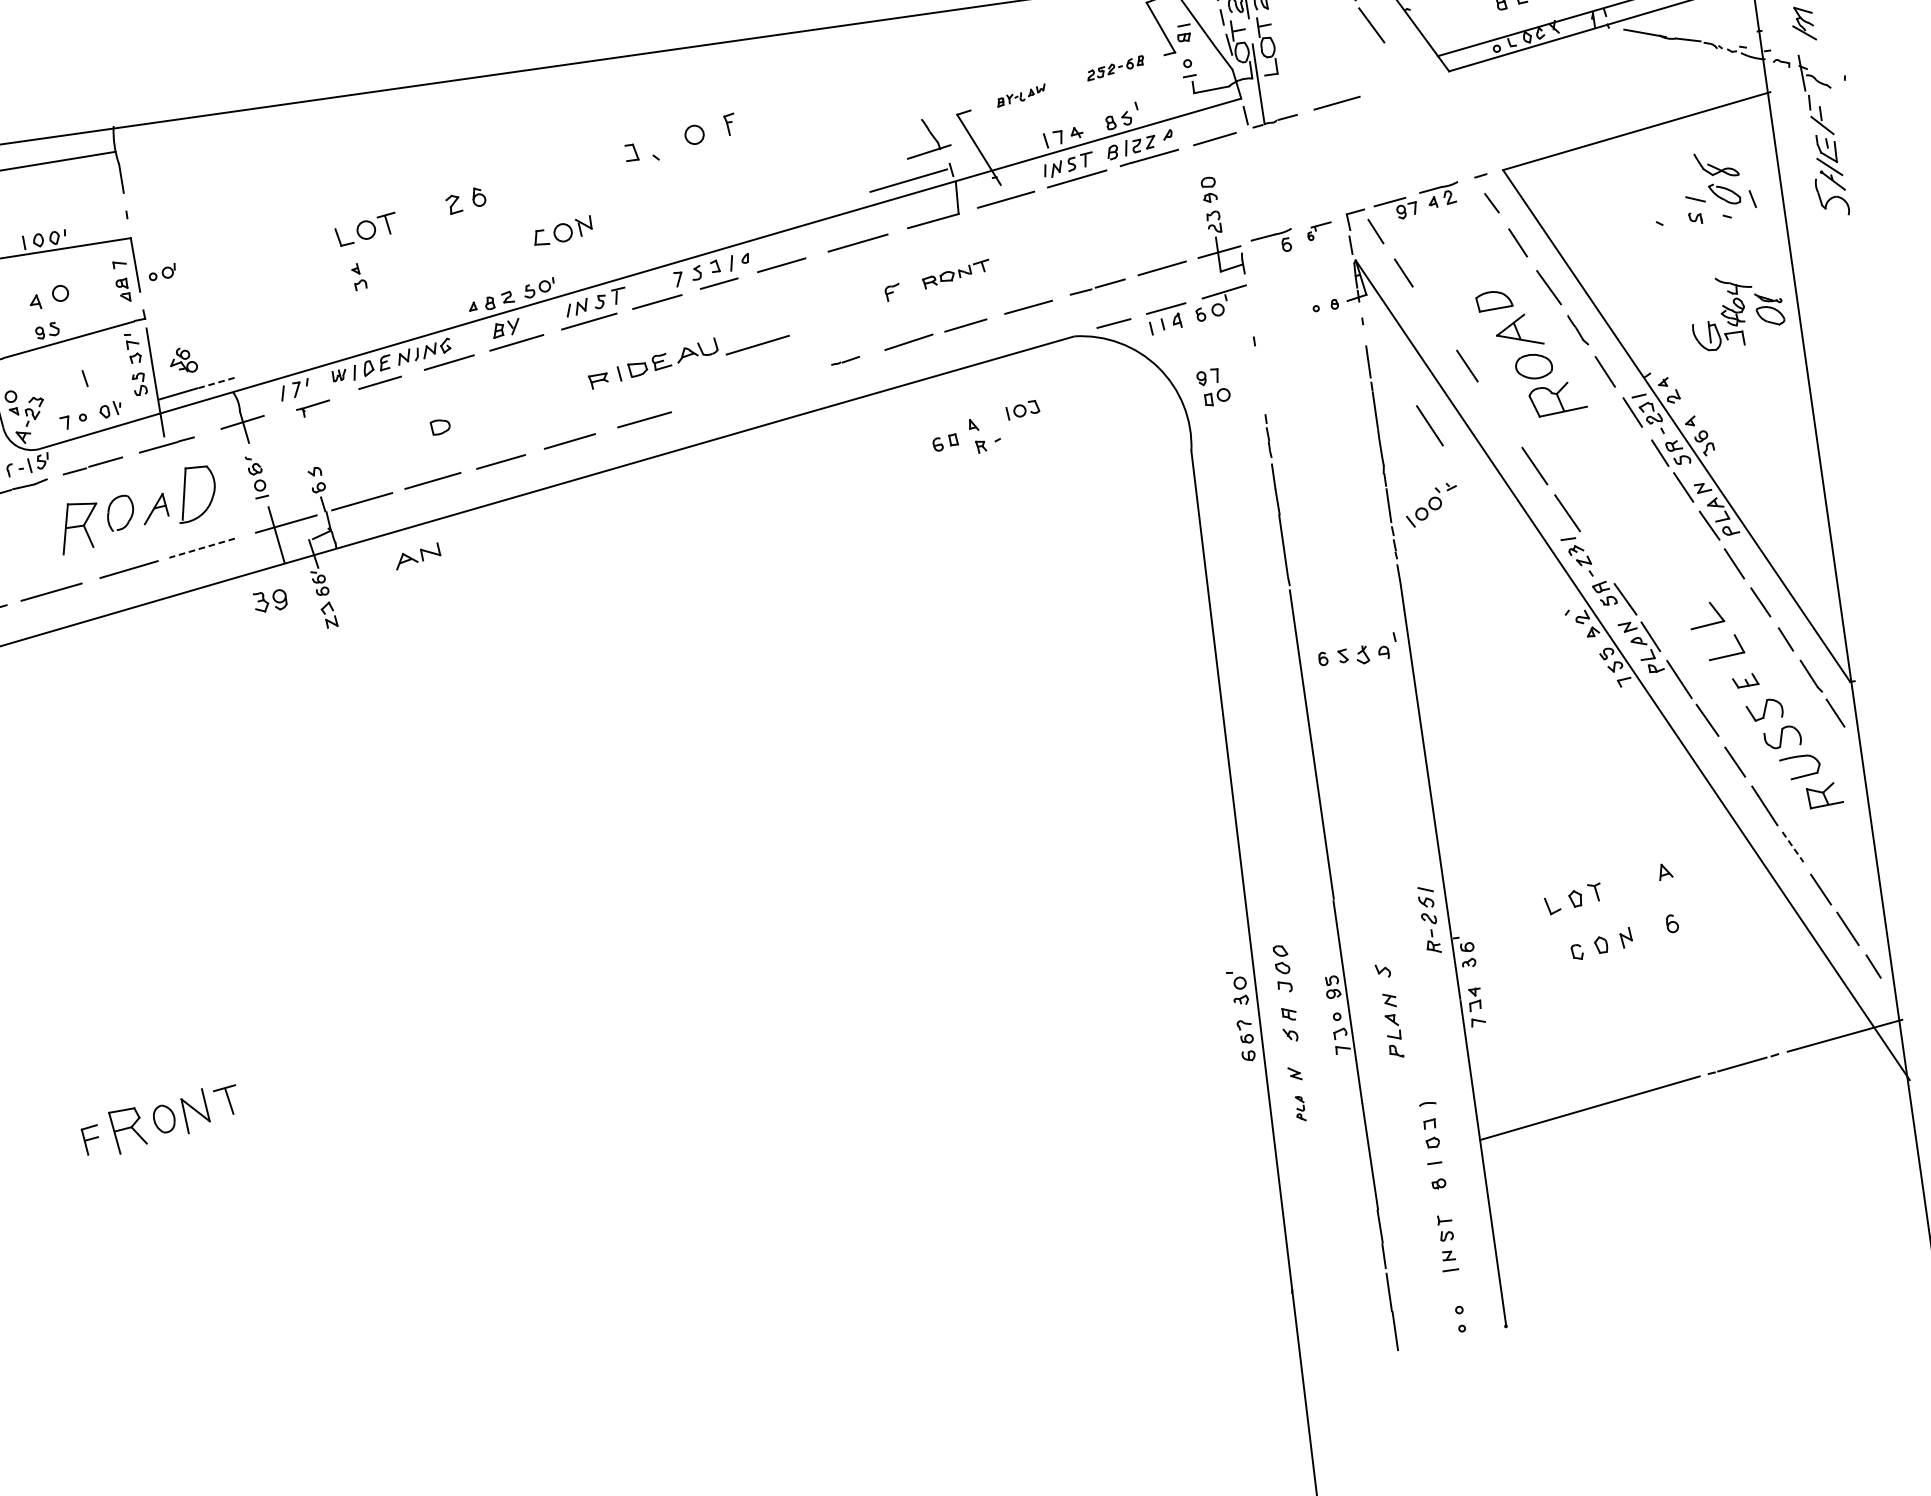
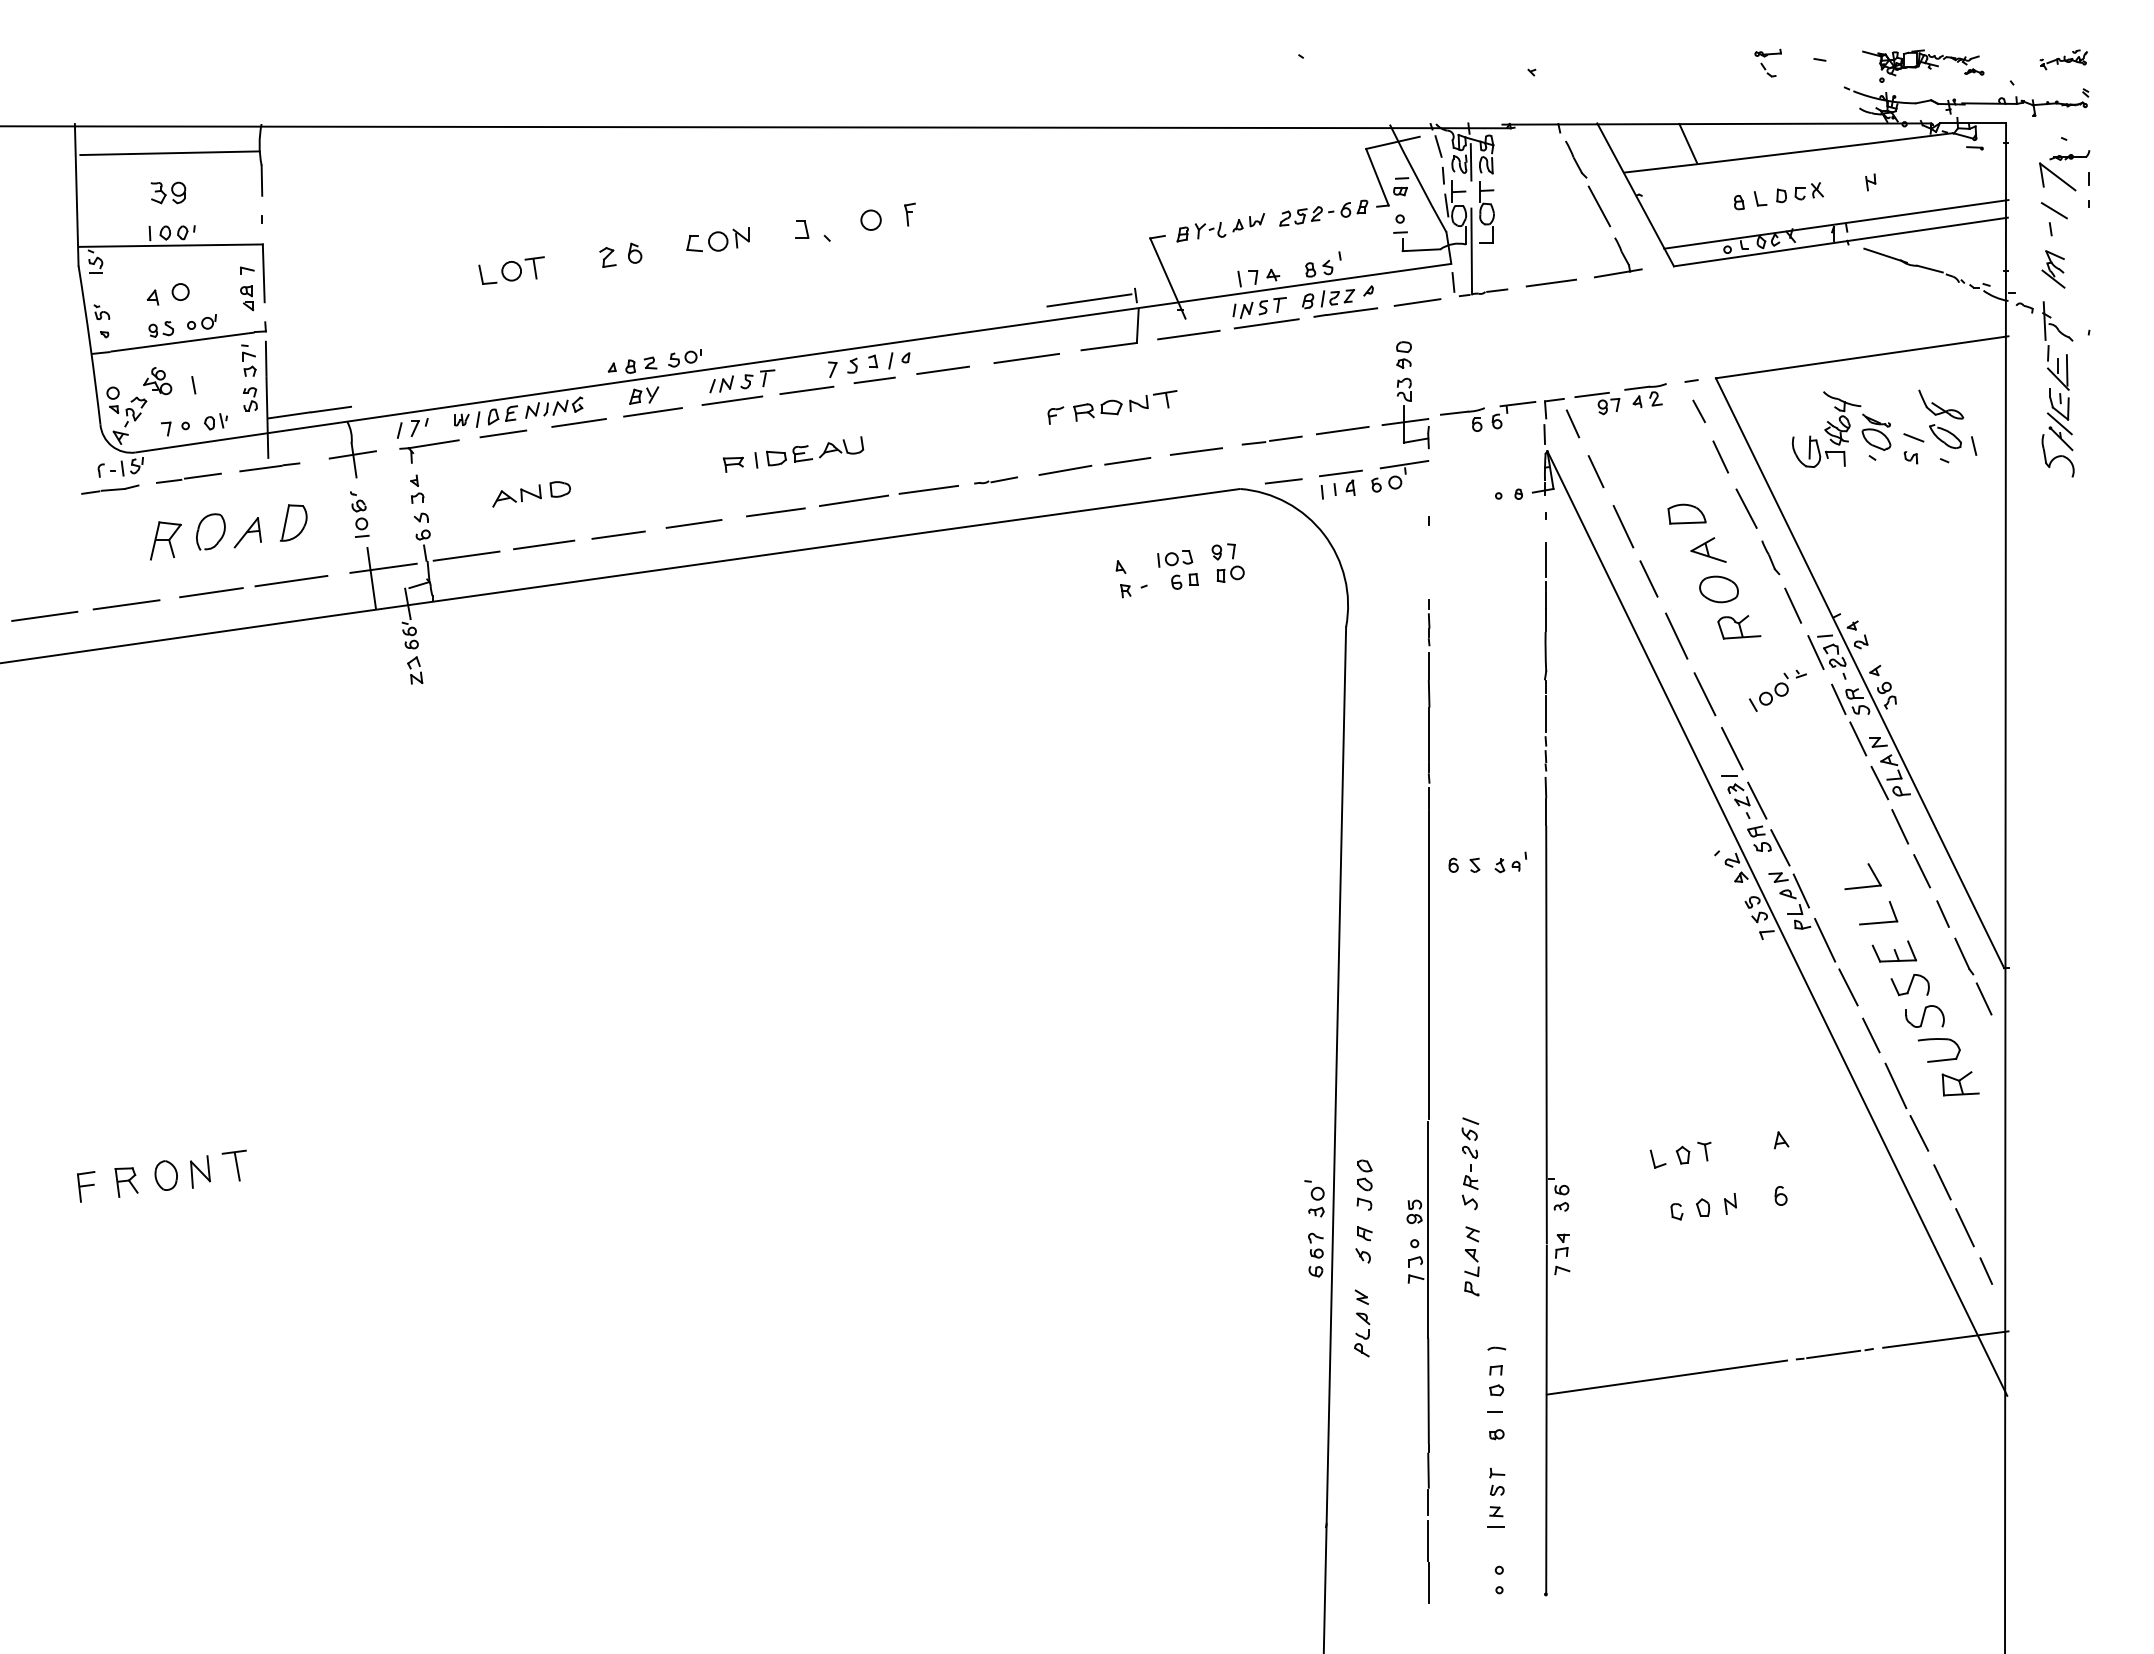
part: (1115, 67) -> (1323, 212), size x1.43
part: (1021, 95) -> (1220, 227), size x1.67
line: (1828, 116) -> (2066, 370), added
part: (927, 137) -> (1618, 257), moved
part: (562, 231) -> (717, 239), moved
part: (1319, 231) -> (1513, 415), size x1.67
part: (161, 271) -> (201, 321), moved
part: (956, 273) -> (1125, 405), size x1.43
part: (359, 276) -> (417, 488), moved
part: (1736, 311) -> (1841, 429), moved
line: (1436, 320) -> (1623, 526), added
part: (1518, 330) -> (1708, 549), size x0.71
line: (757, 344) -> (853, 500), moved
part: (845, 360) -> (995, 480), size x1.43
part: (183, 361) -> (157, 381), moved
line: (783, 378) -> (928, 489), added
line: (216, 382) -> (331, 409), dashed -> solid
part: (1213, 386) -> (1227, 562), moved
part: (1558, 399) -> (1739, 627), size x0.71
part: (313, 409) -> (429, 451), size x1.67
line: (1429, 425) -> (1676, 635), moved
part: (945, 442) -> (1184, 581), moved
part: (196, 493) -> (293, 522), size x0.62
part: (1431, 504) -> (1777, 690), moved
part: (79, 527) -> (165, 540), size x0.71
line: (201, 548) -> (290, 581), dashed -> solid
part: (417, 555) -> (516, 495), moved
line: (1597, 558) -> (1757, 800), added
part: (270, 600) -> (168, 192), moved
part: (1375, 648) -> (1510, 862), size x0.71
part: (1745, 680) -> (1894, 951), size x1.67
line: (1793, 847) -> (1919, 1133), dashed -> solid
part: (1429, 919) -> (1470, 1153), moved
part: (1300, 1108) -> (1362, 1334), size x1.67
part: (195, 1110) -> (200, 1171), size x0.71
part: (128, 1130) -> (126, 1182), size x0.62

